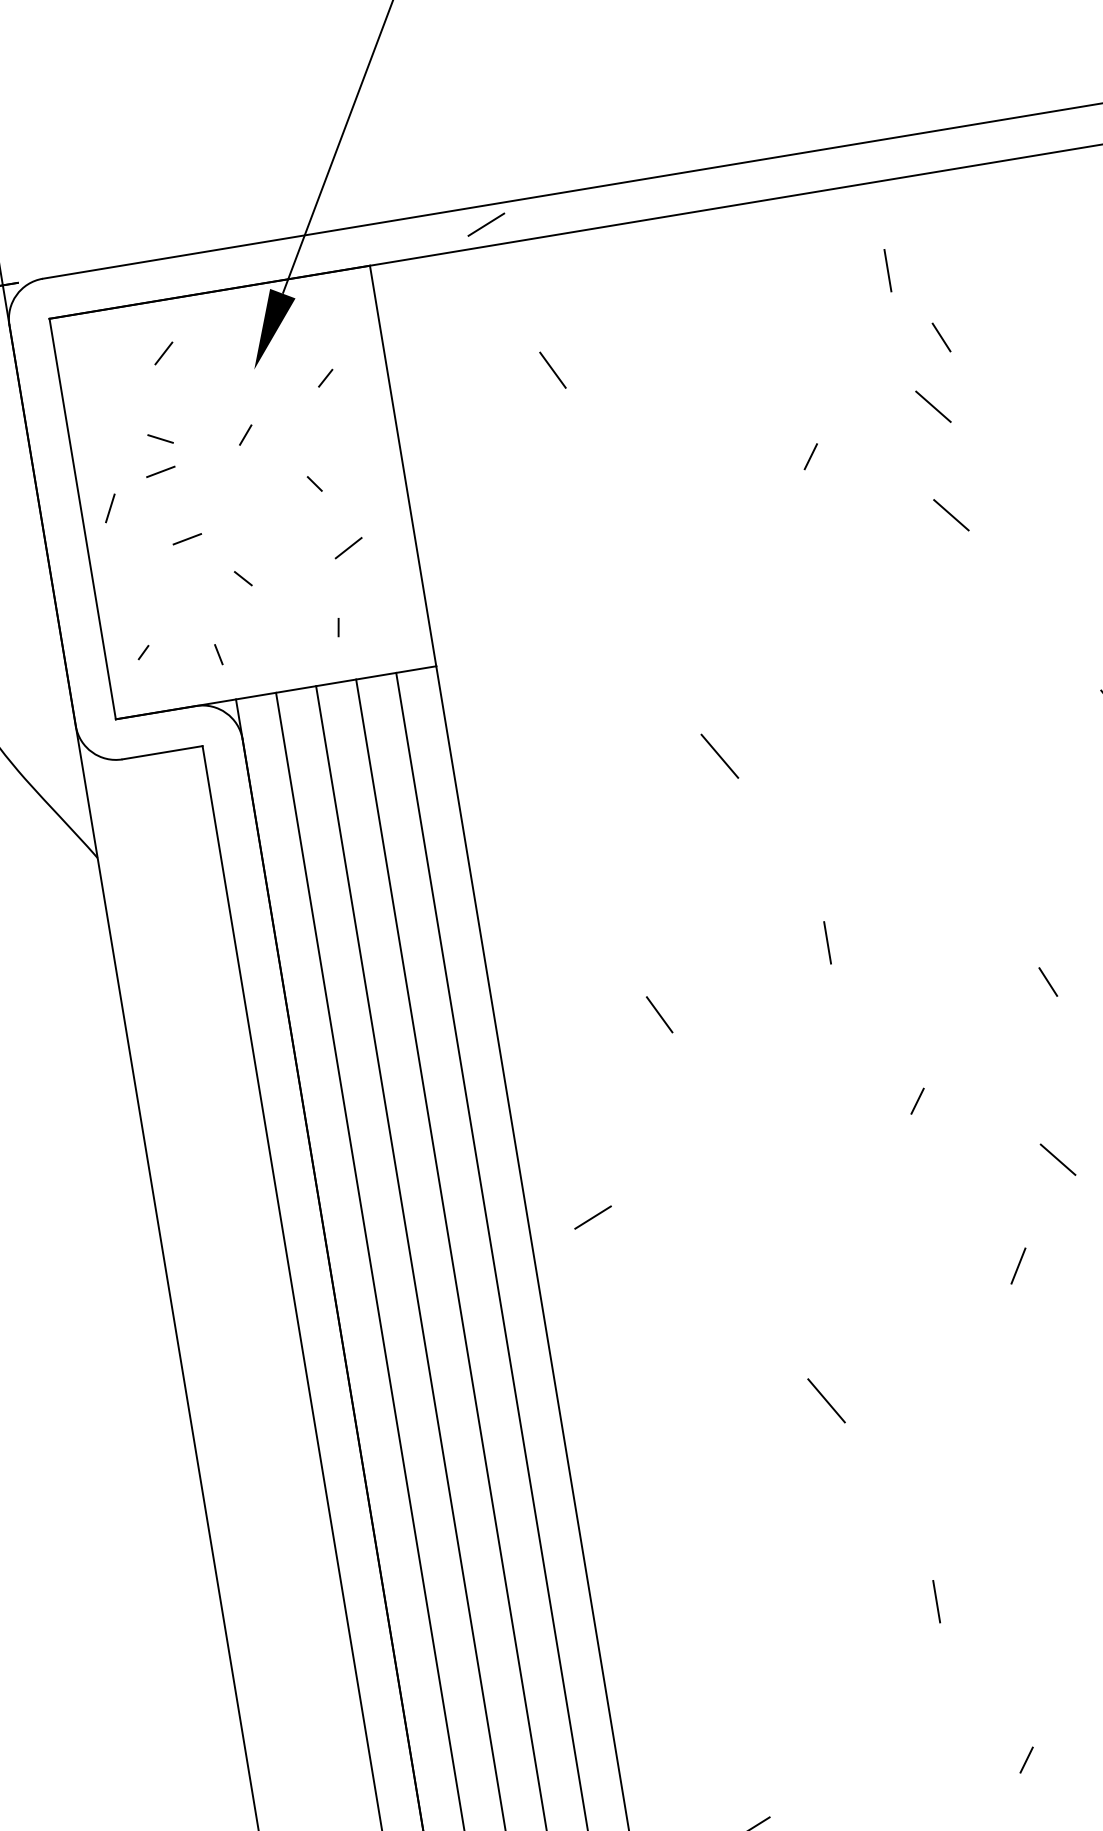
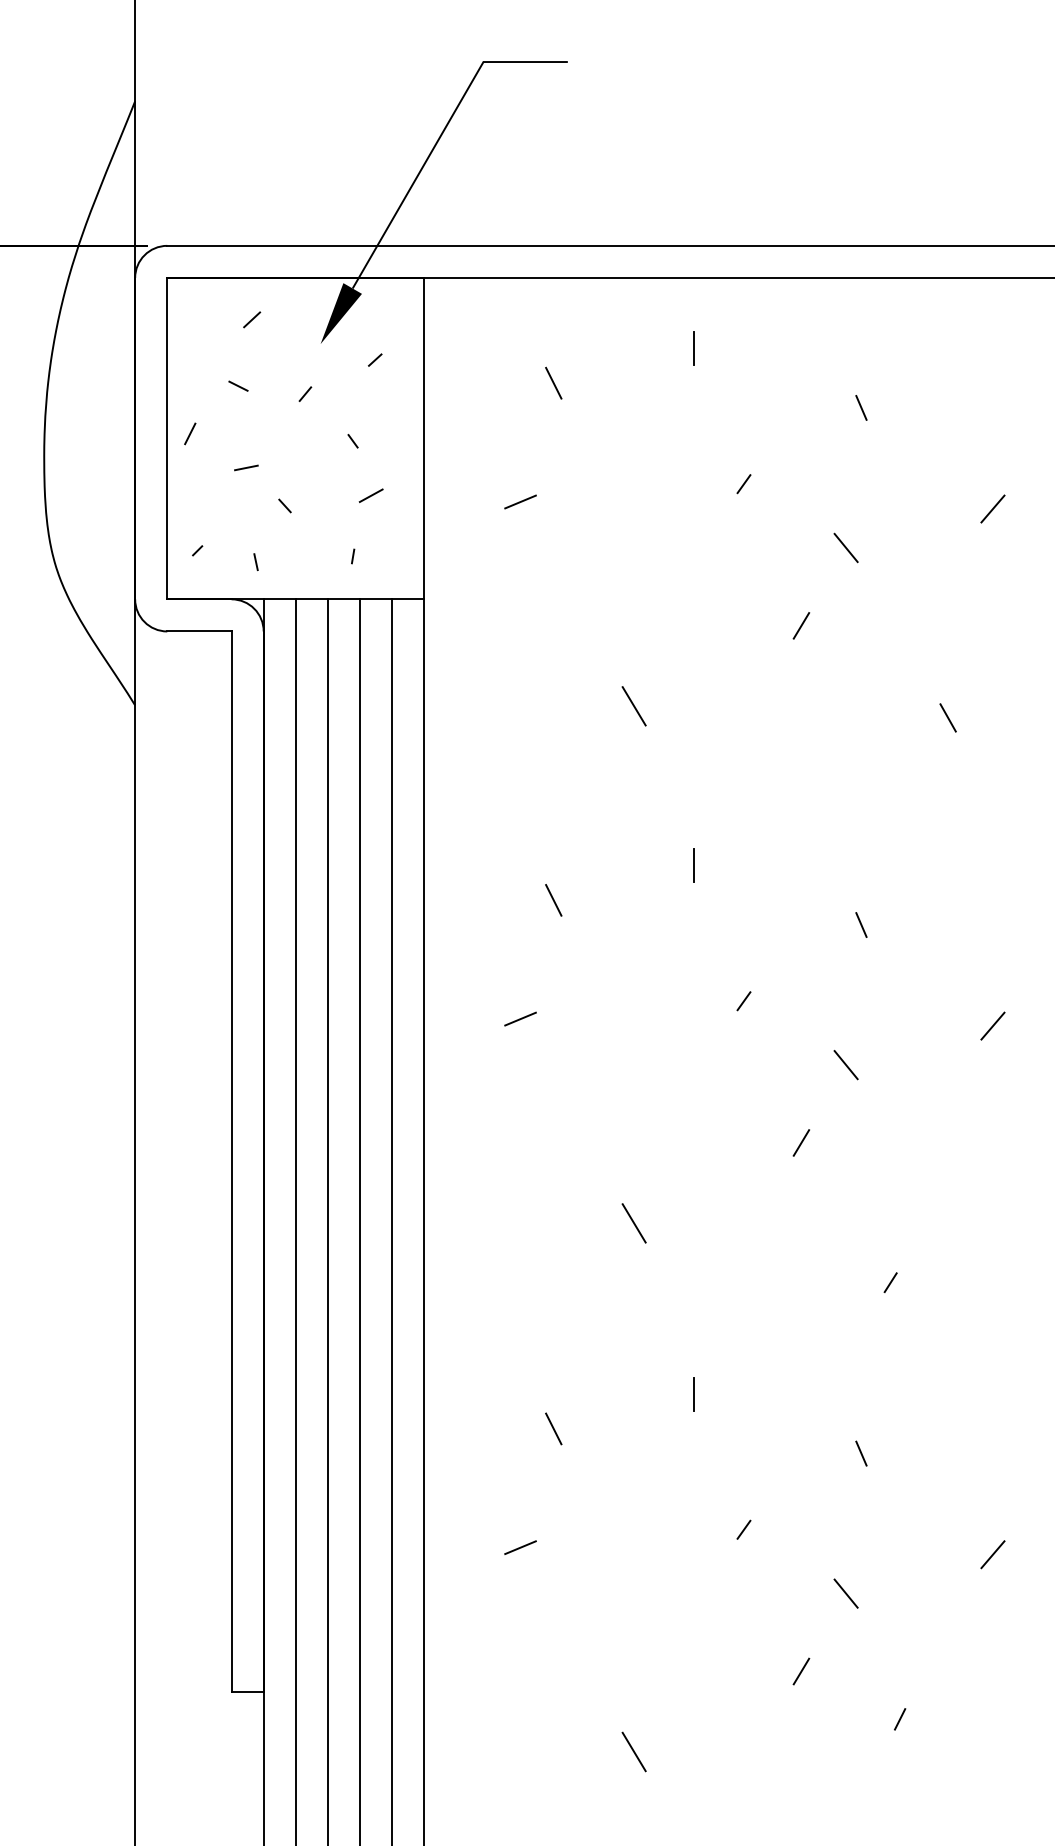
line: (486, 224) -> (520, 501), moved
line: (887, 270) -> (693, 348), moved
line: (932, 406) -> (845, 460), removed
line: (160, 471) -> (234, 411), removed
line: (911, 621) -> (801, 625), added
line: (592, 1216) -> (520, 1018), moved
line: (768, 1673) -> (553, 1428), added

